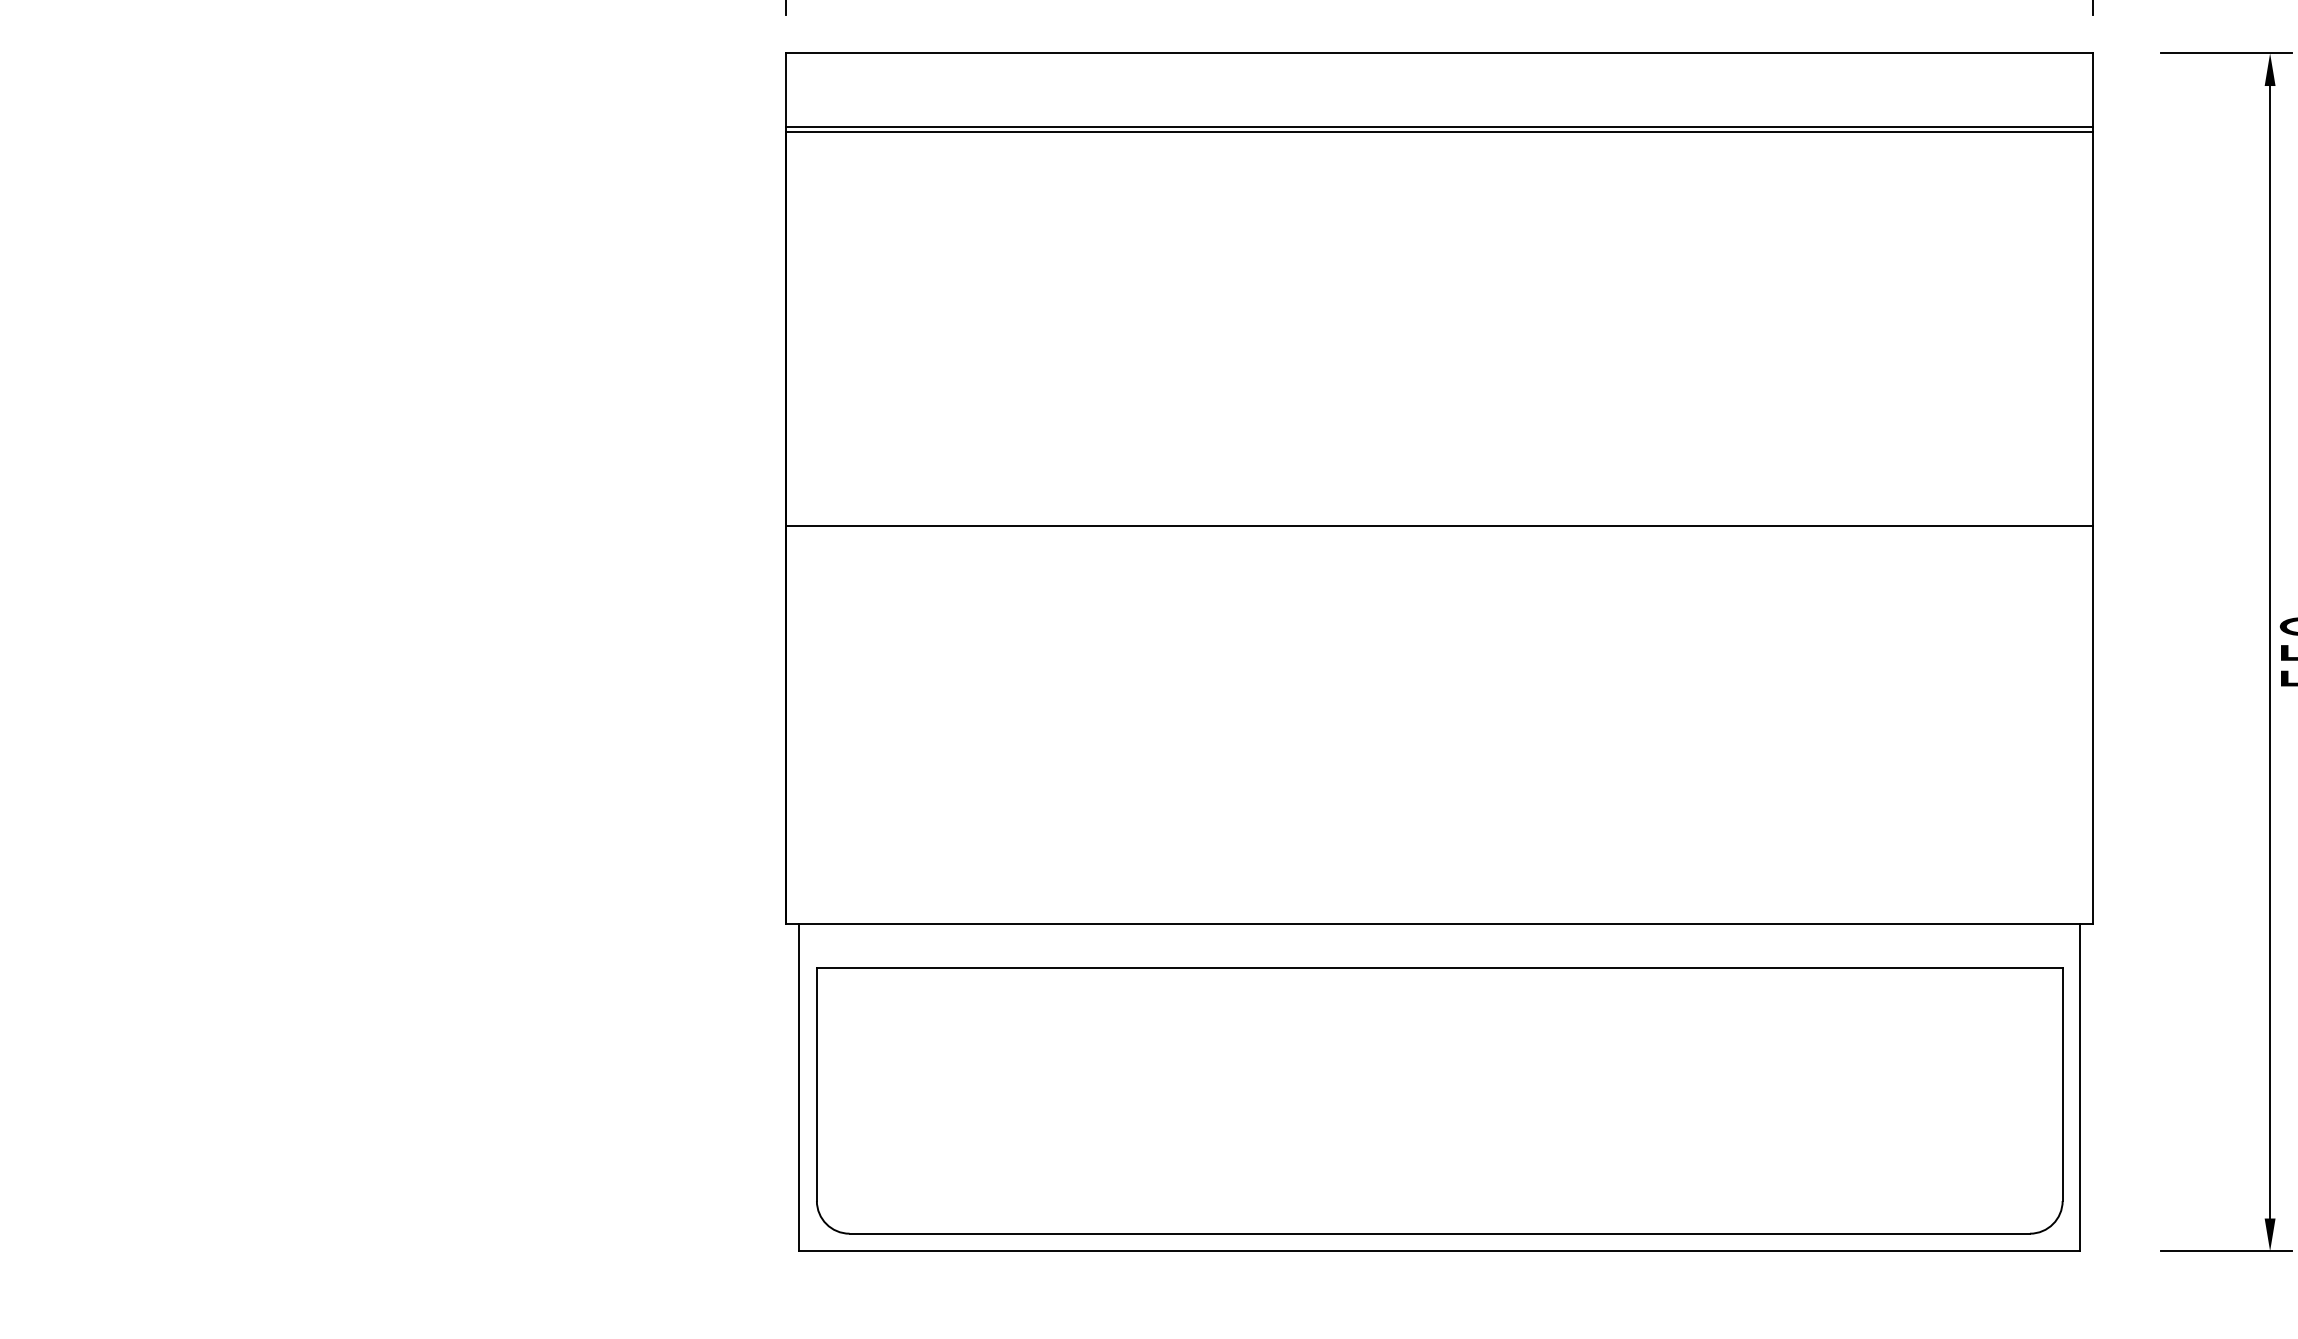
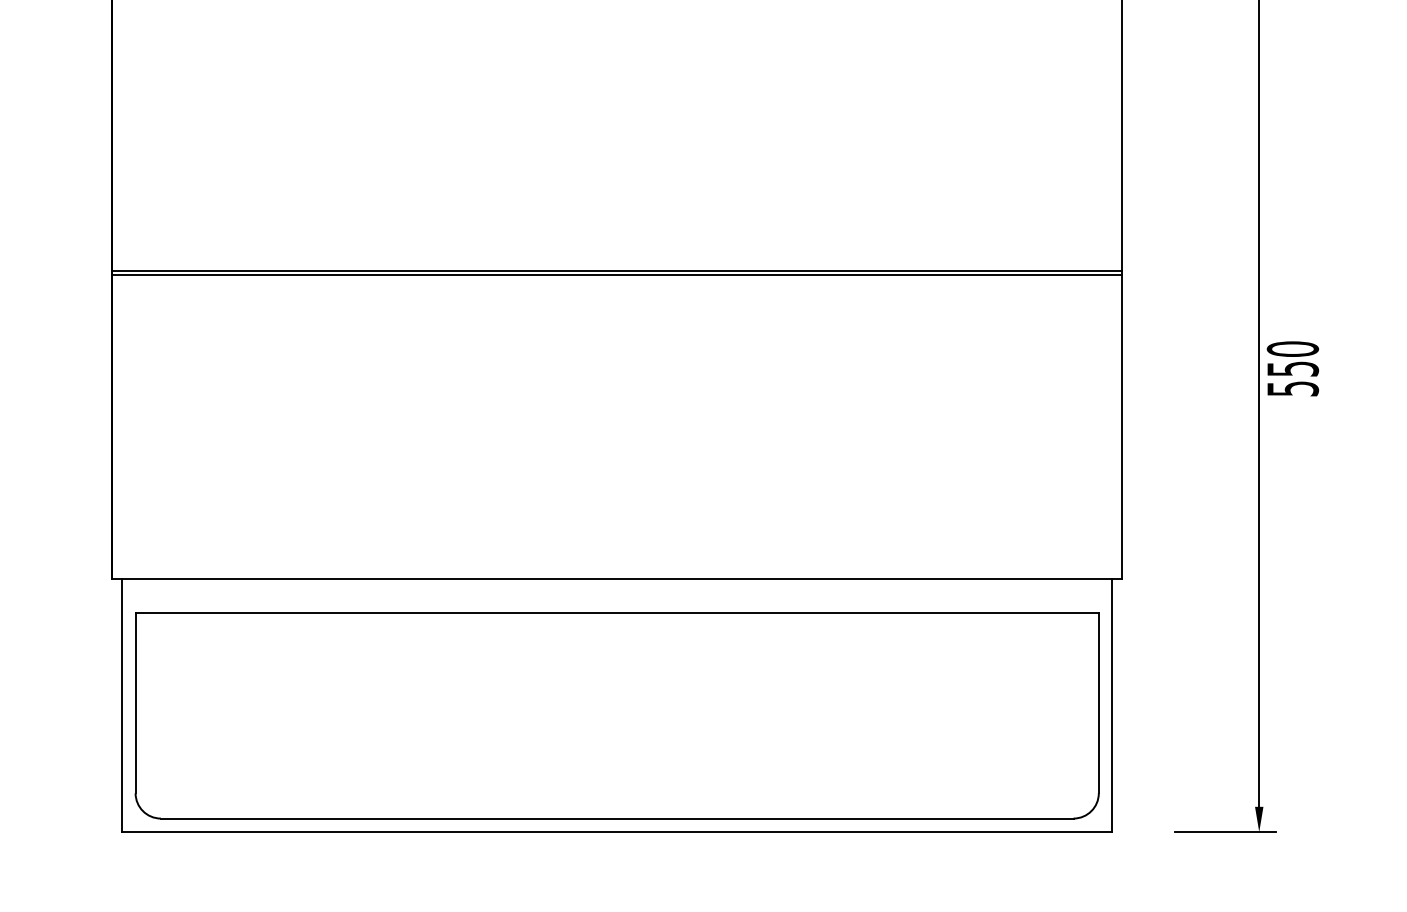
line: (1439, 530) -> (617, 274), added

